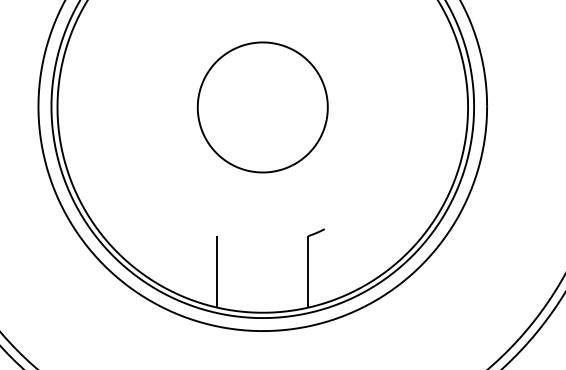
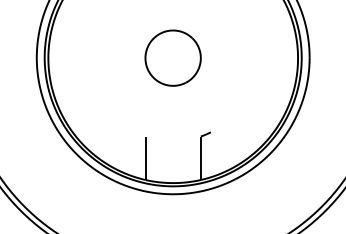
part: (261, 106) -> (172, 57), size x0.7

